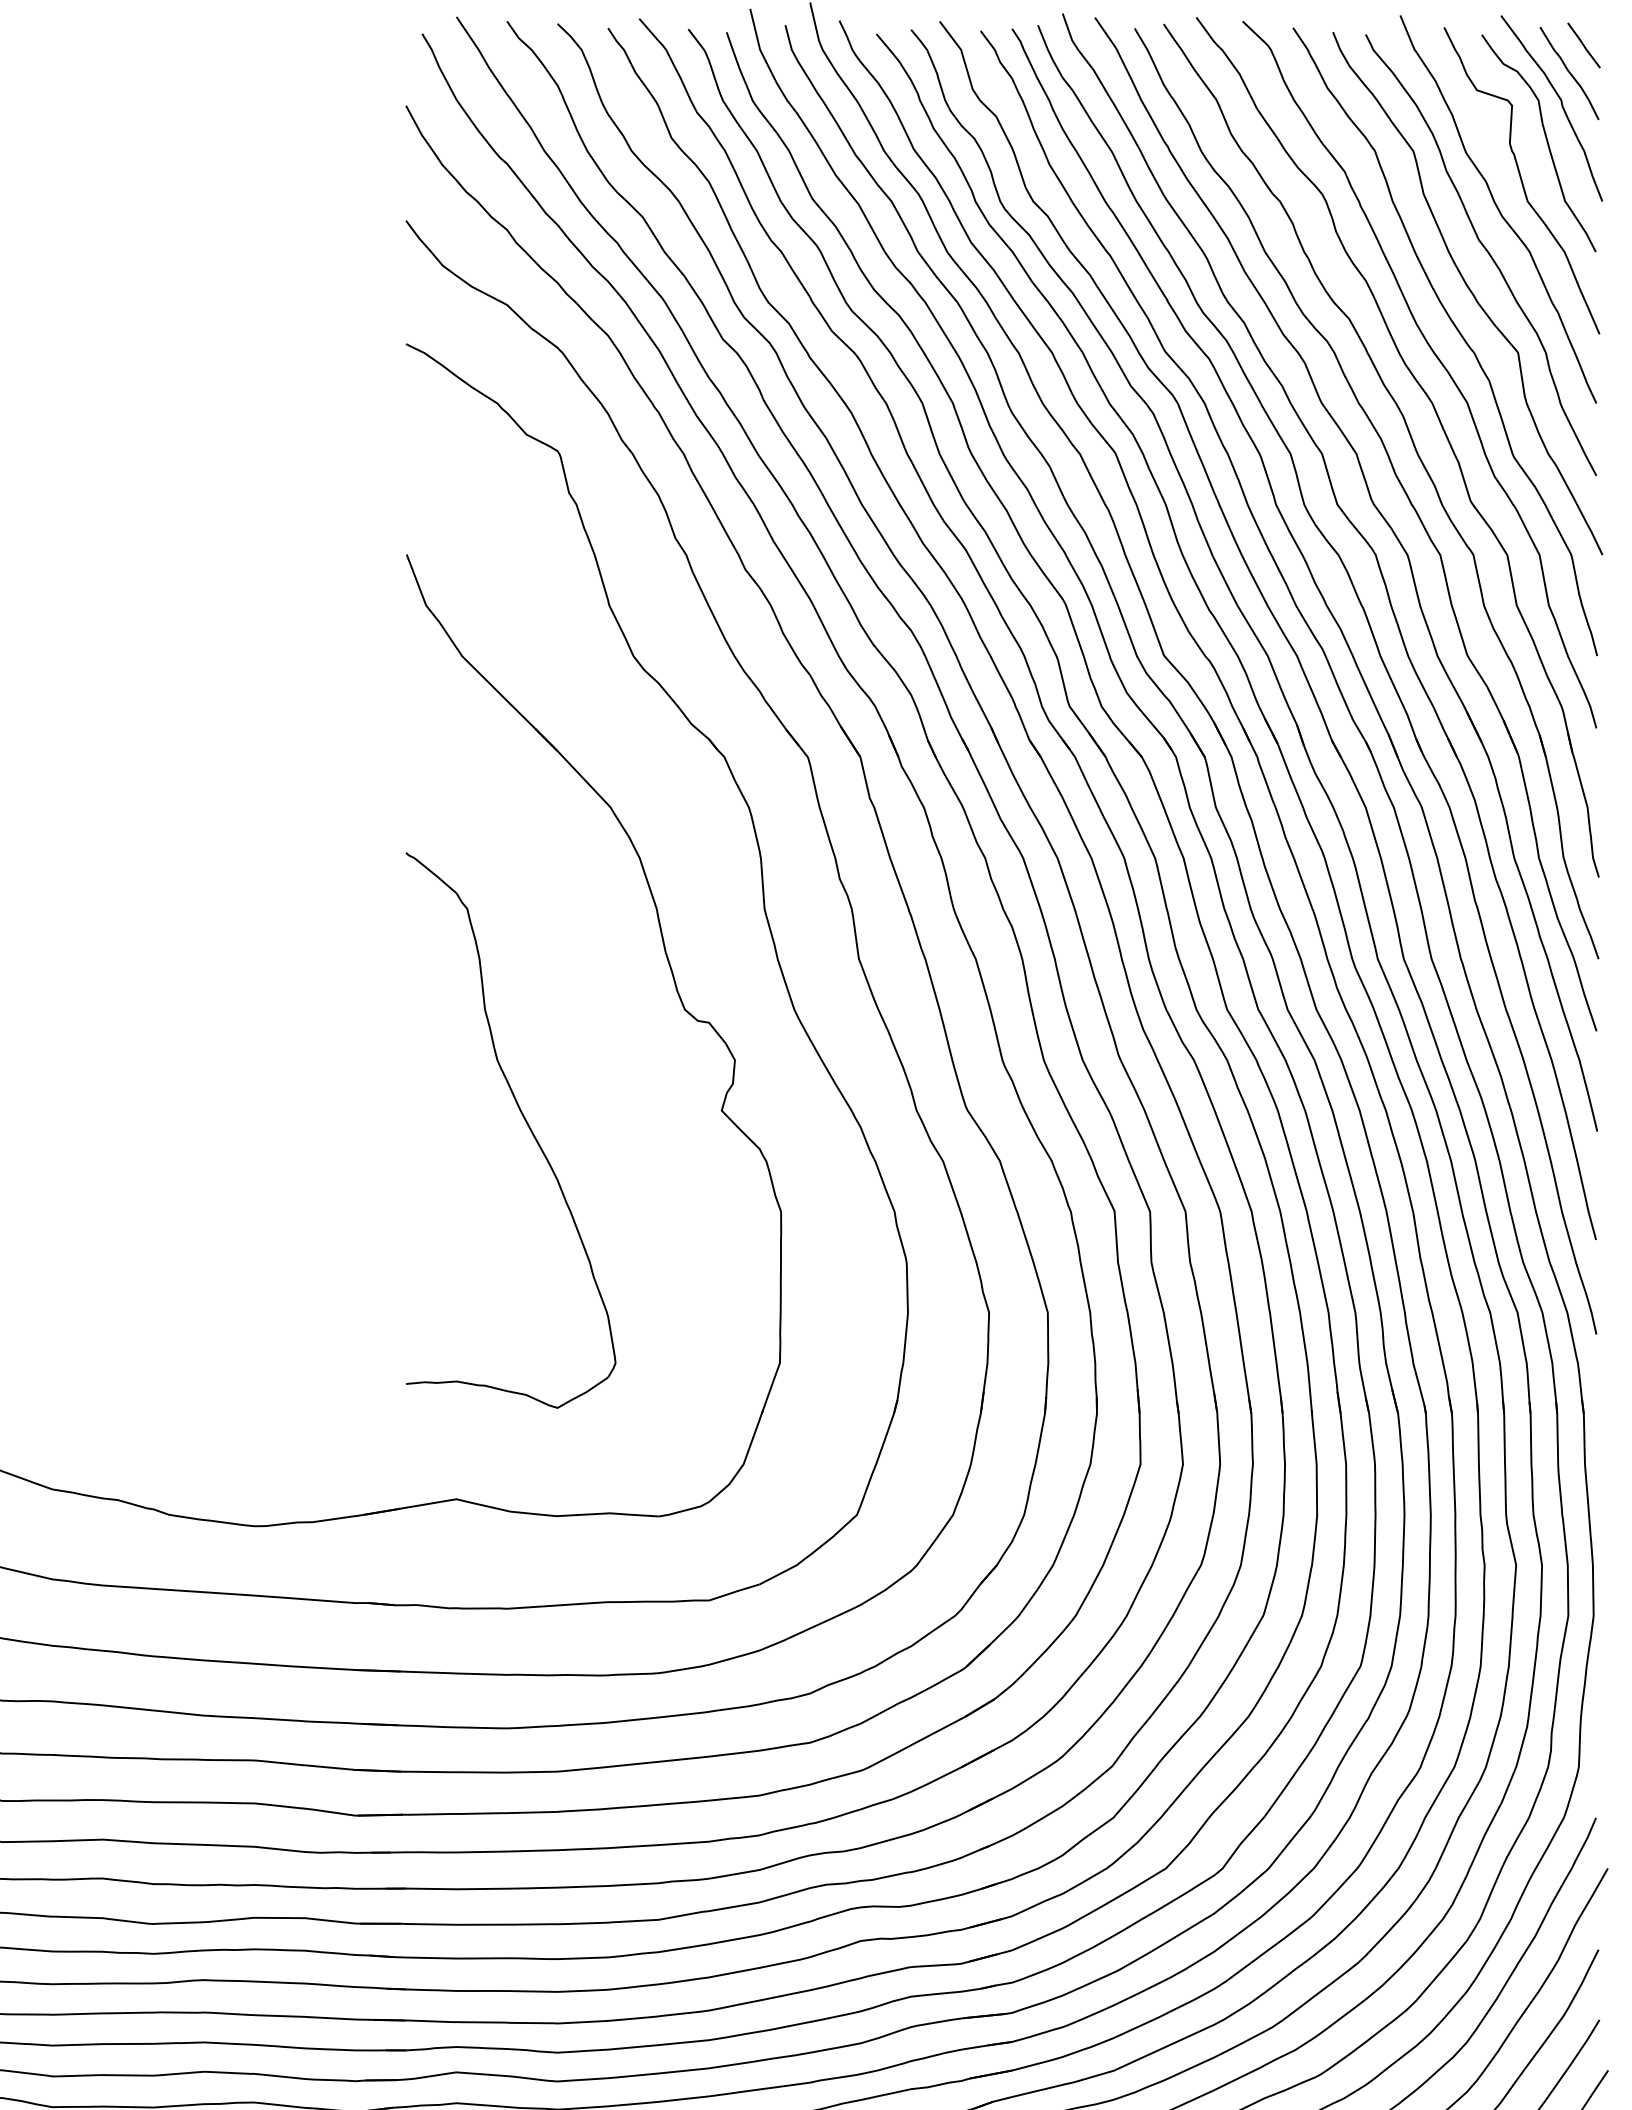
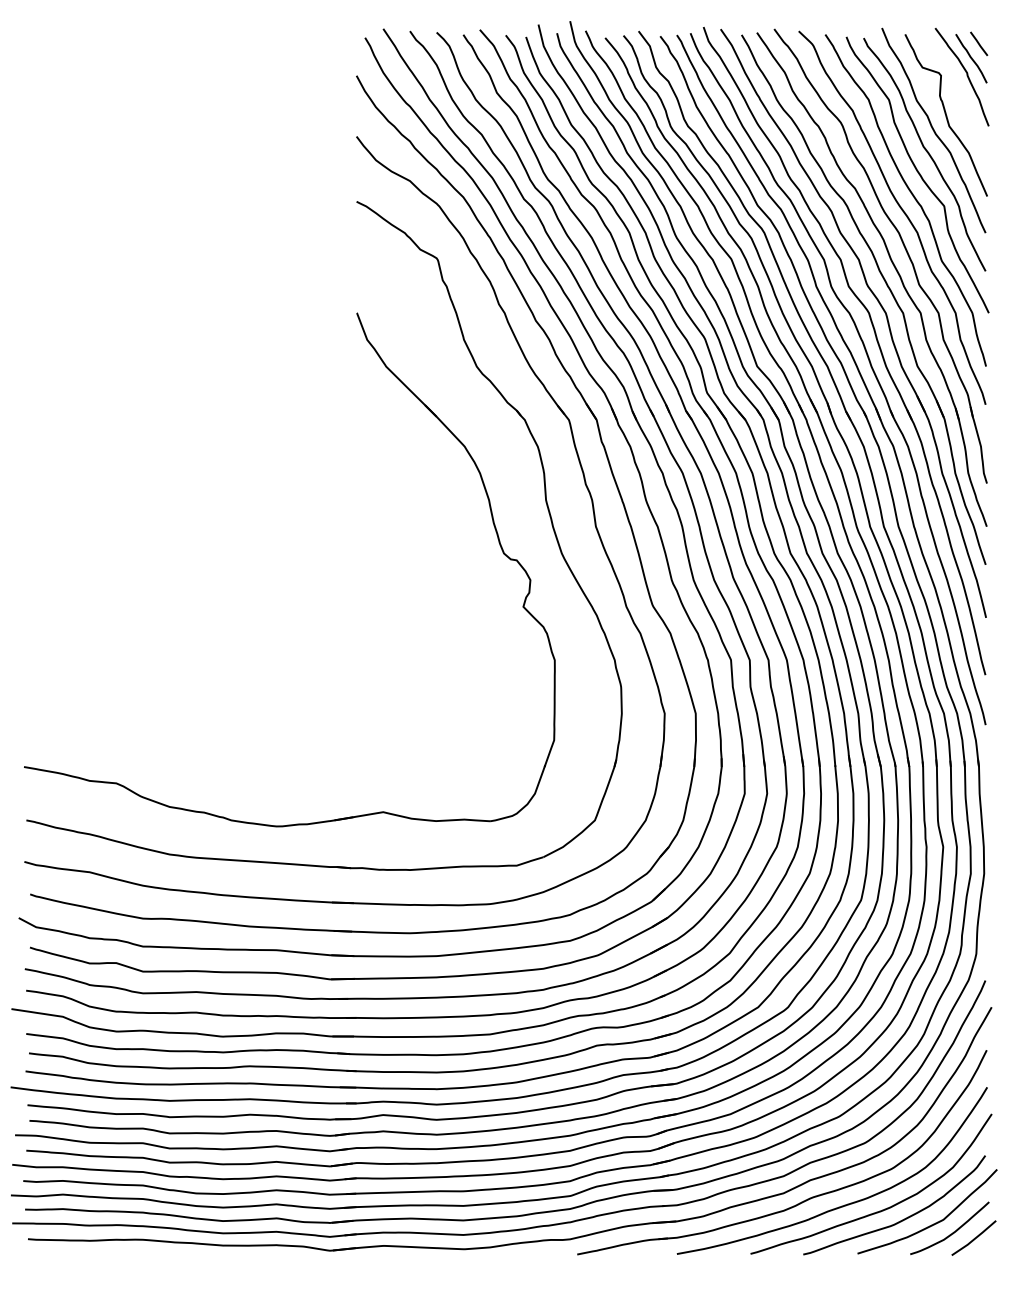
curve: (1545, 141) -> (958, 94), removed
part: (525, 1123) -> (419, 613), removed

